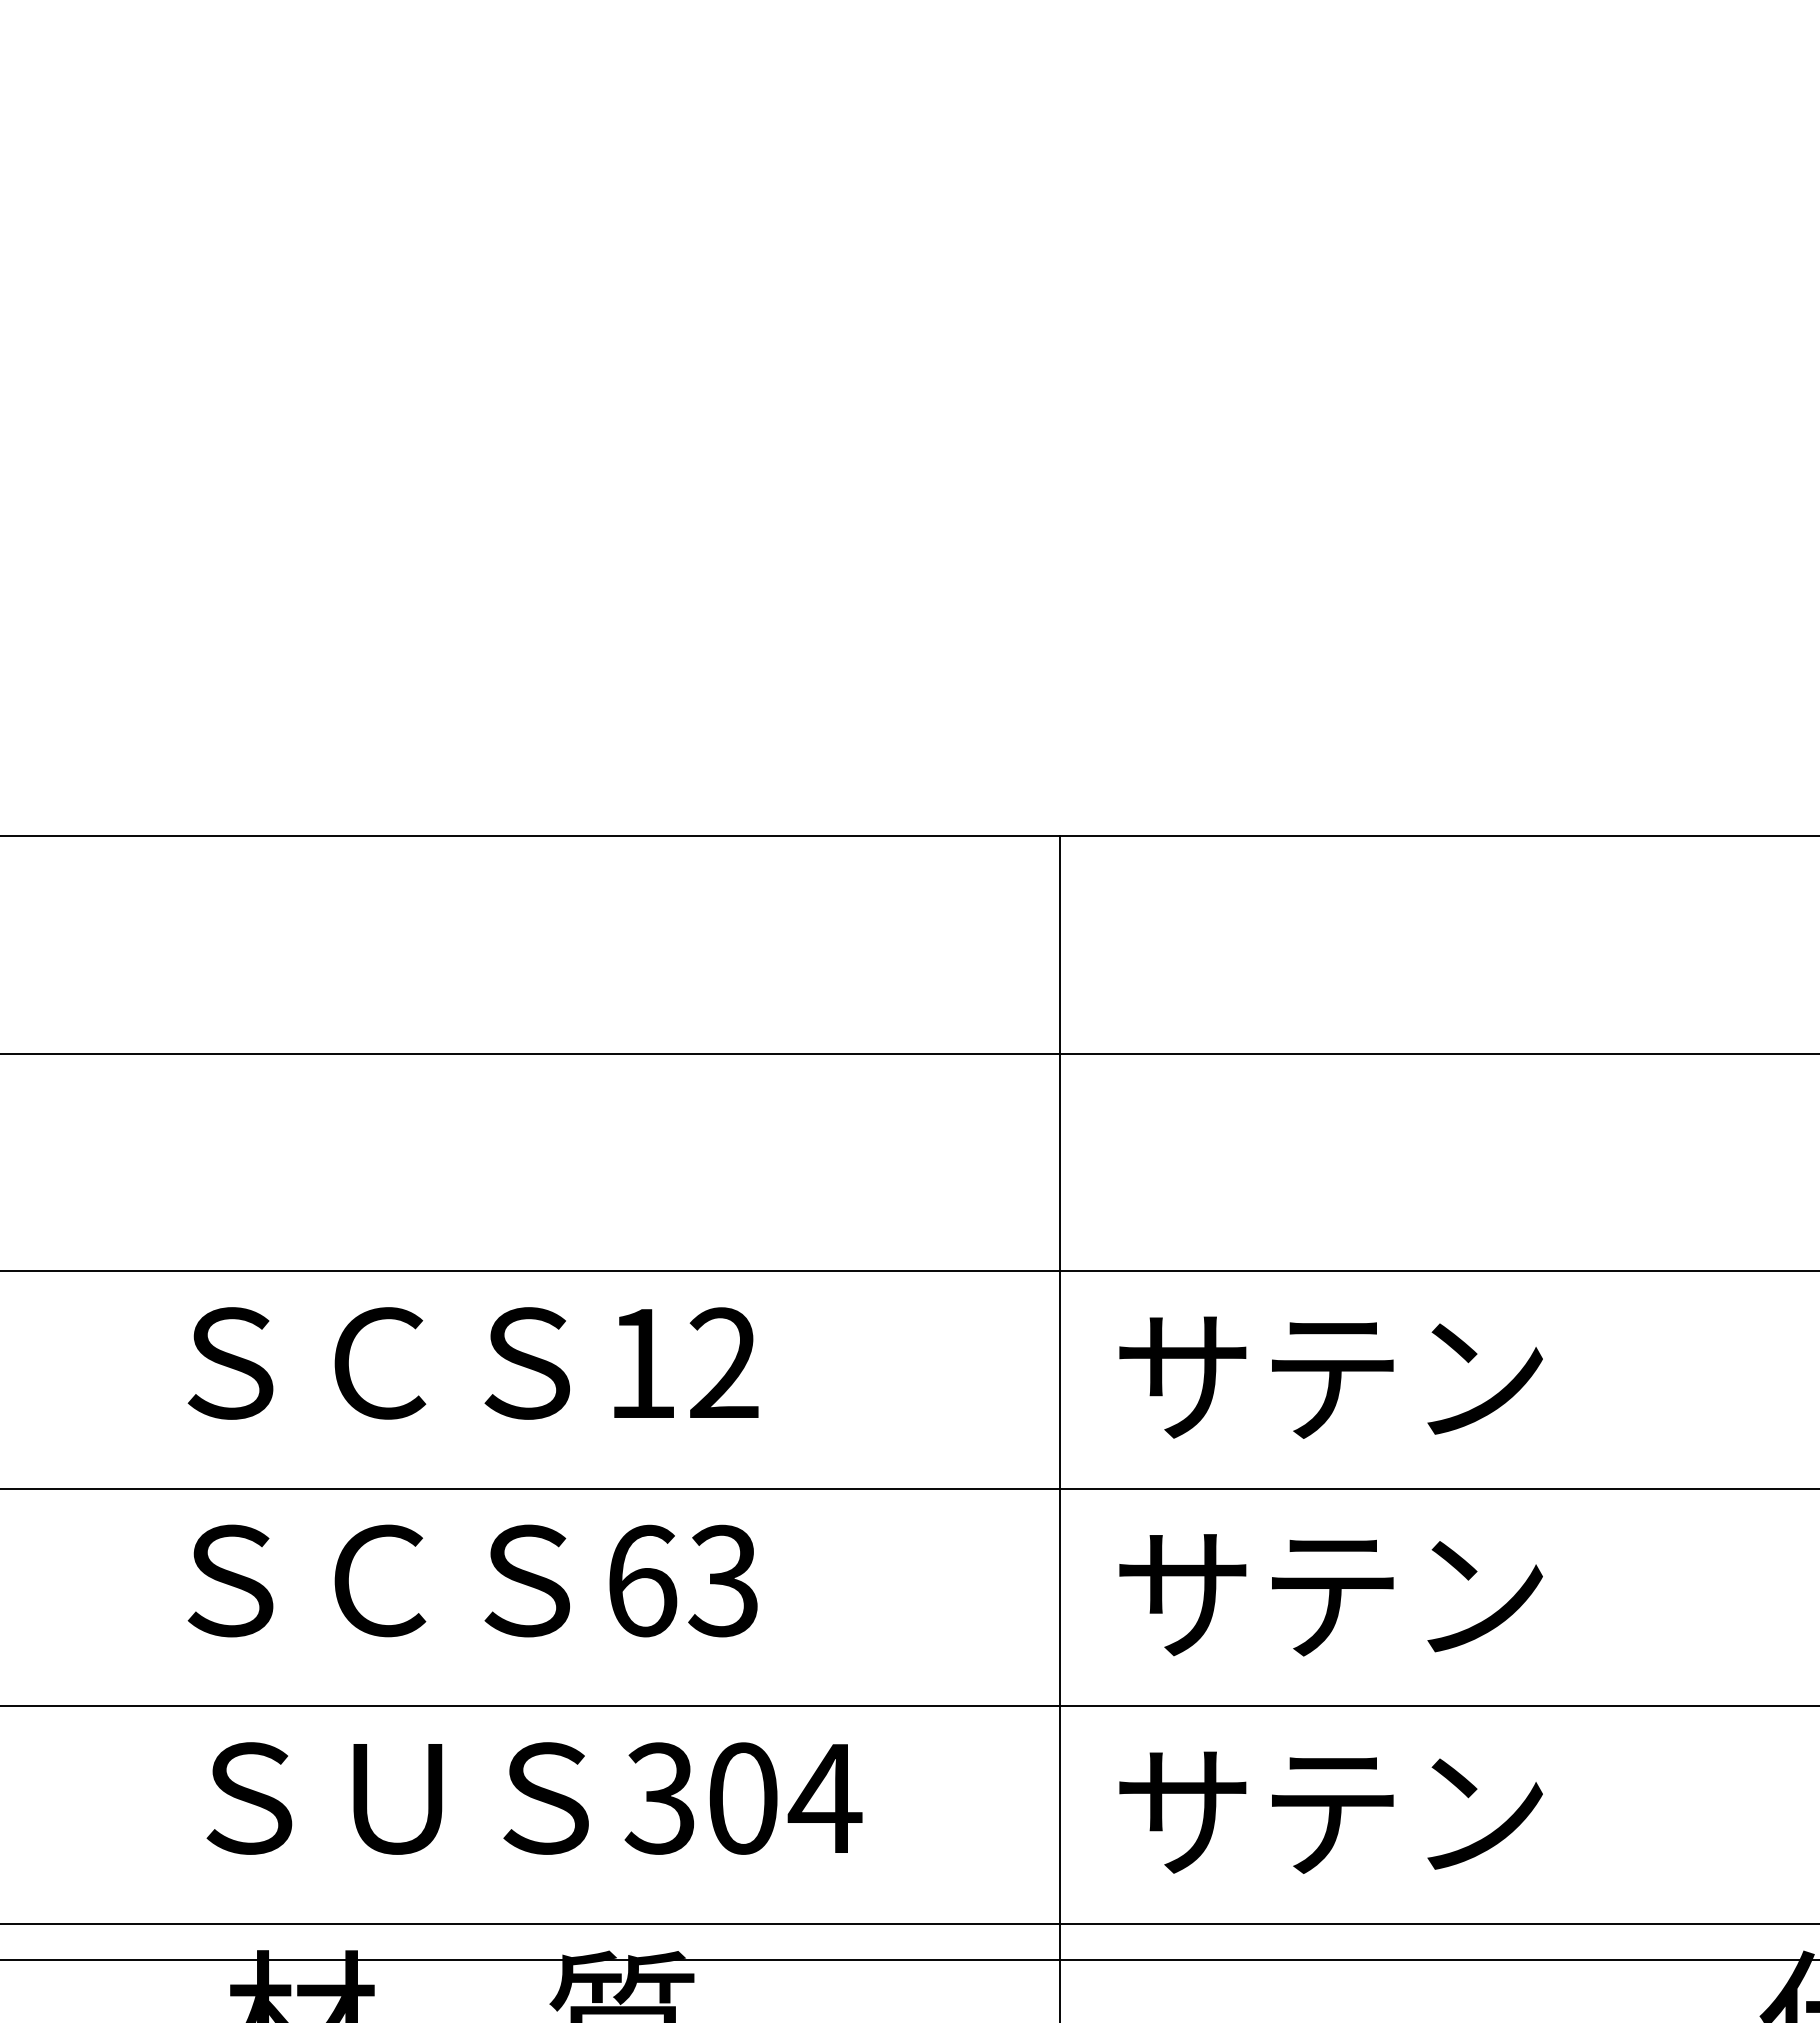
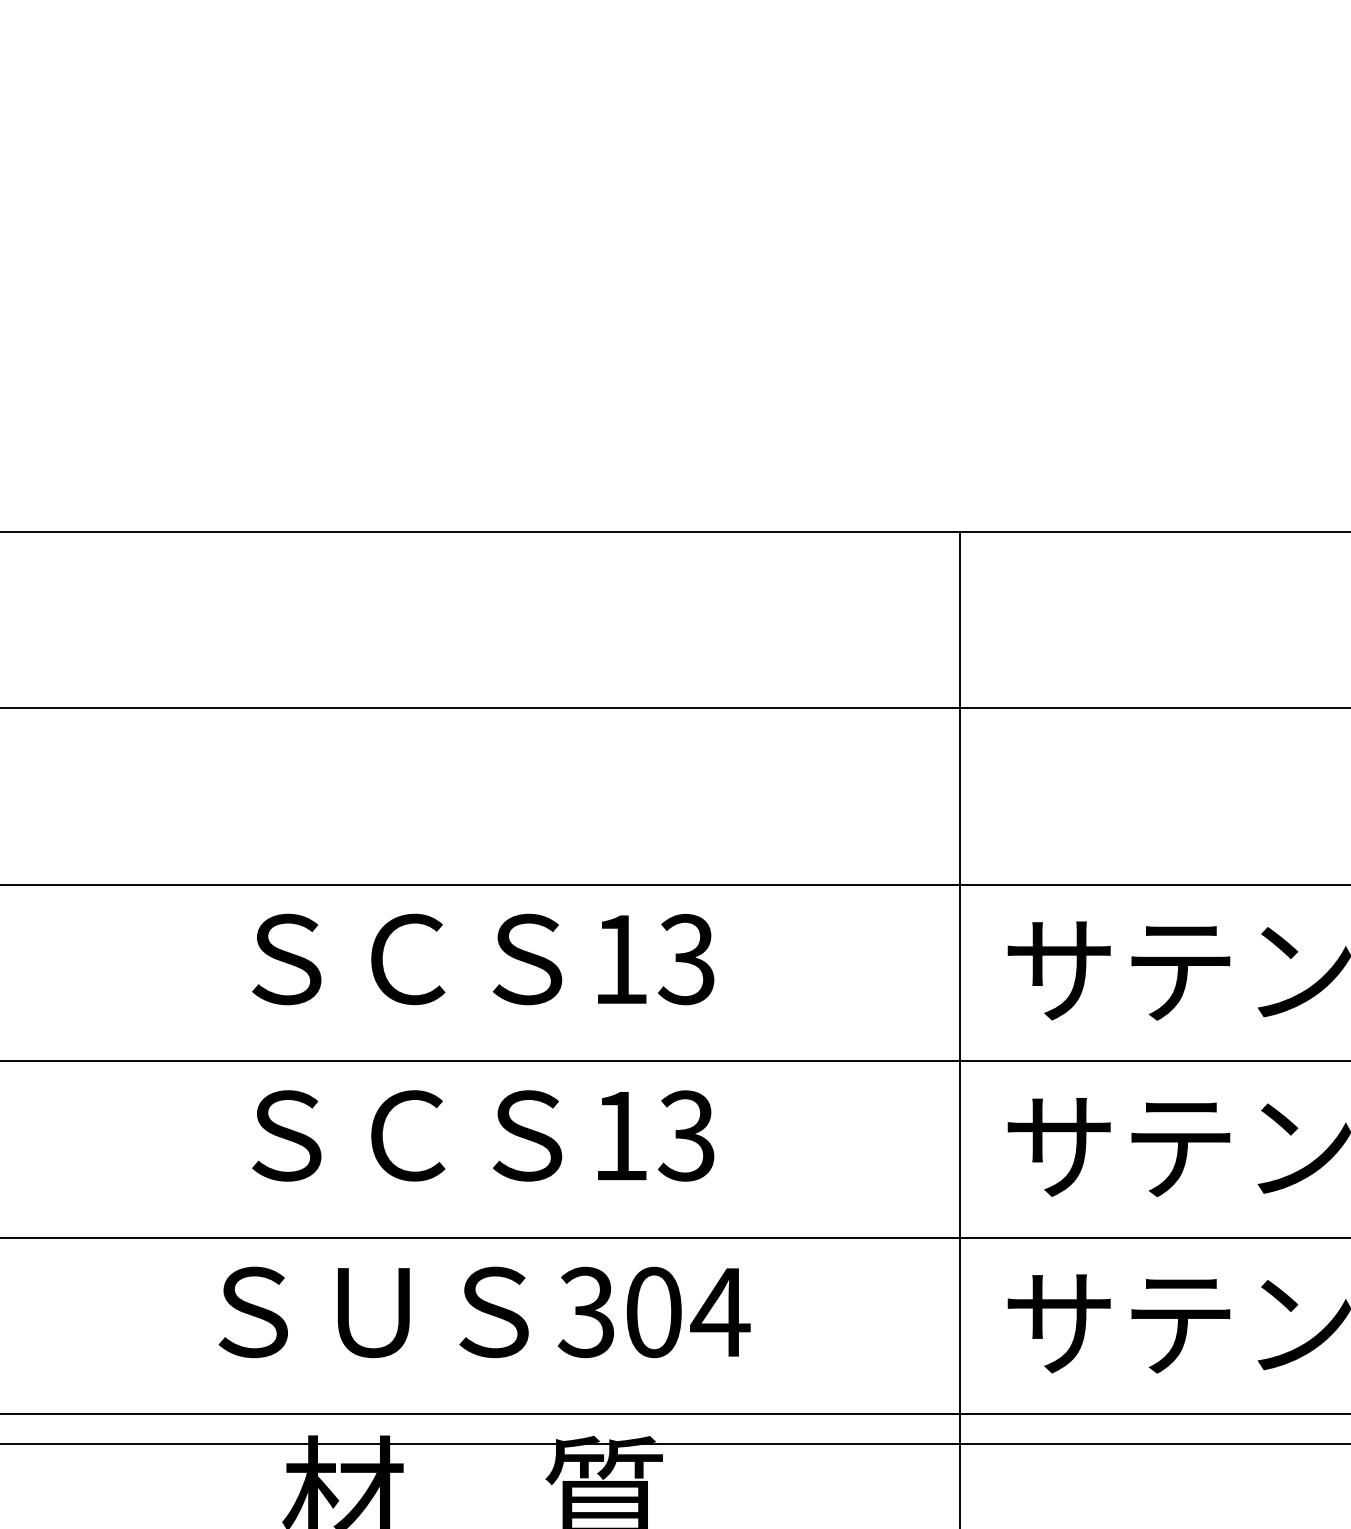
text: (723, 1363) -> (686, 959), 12 -> 13
text: (643, 1580) -> (621, 1135), 63 -> 13
text: (534, 1798) -> (484, 1312), moved

